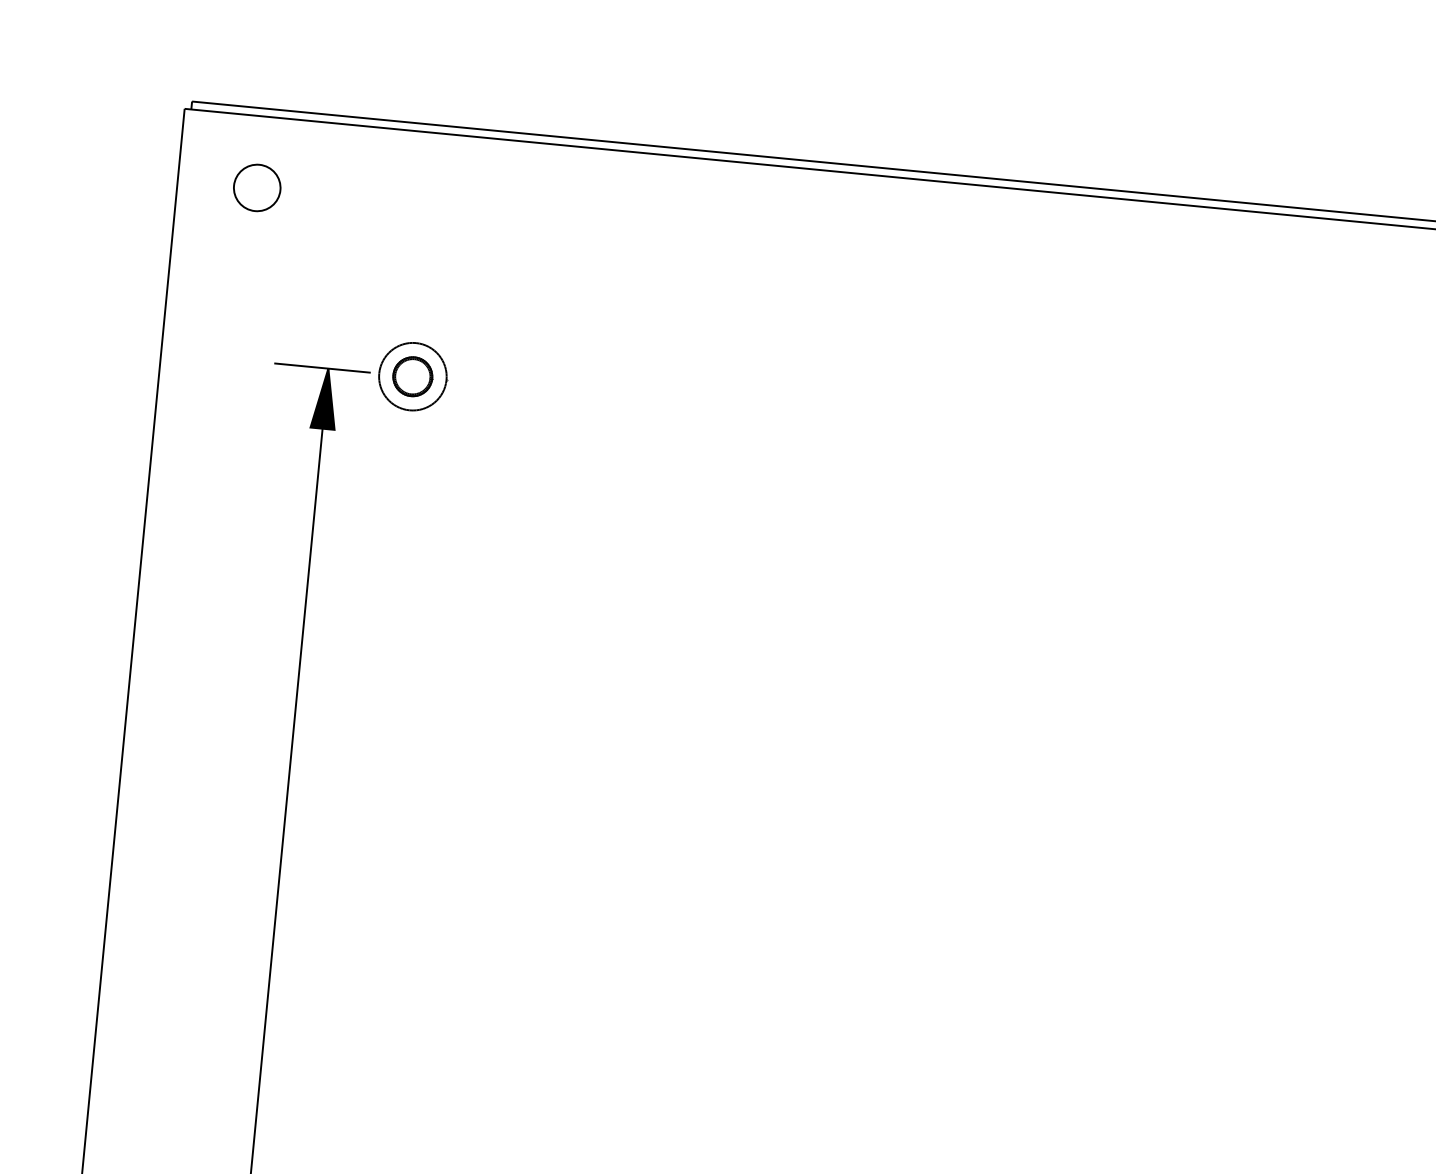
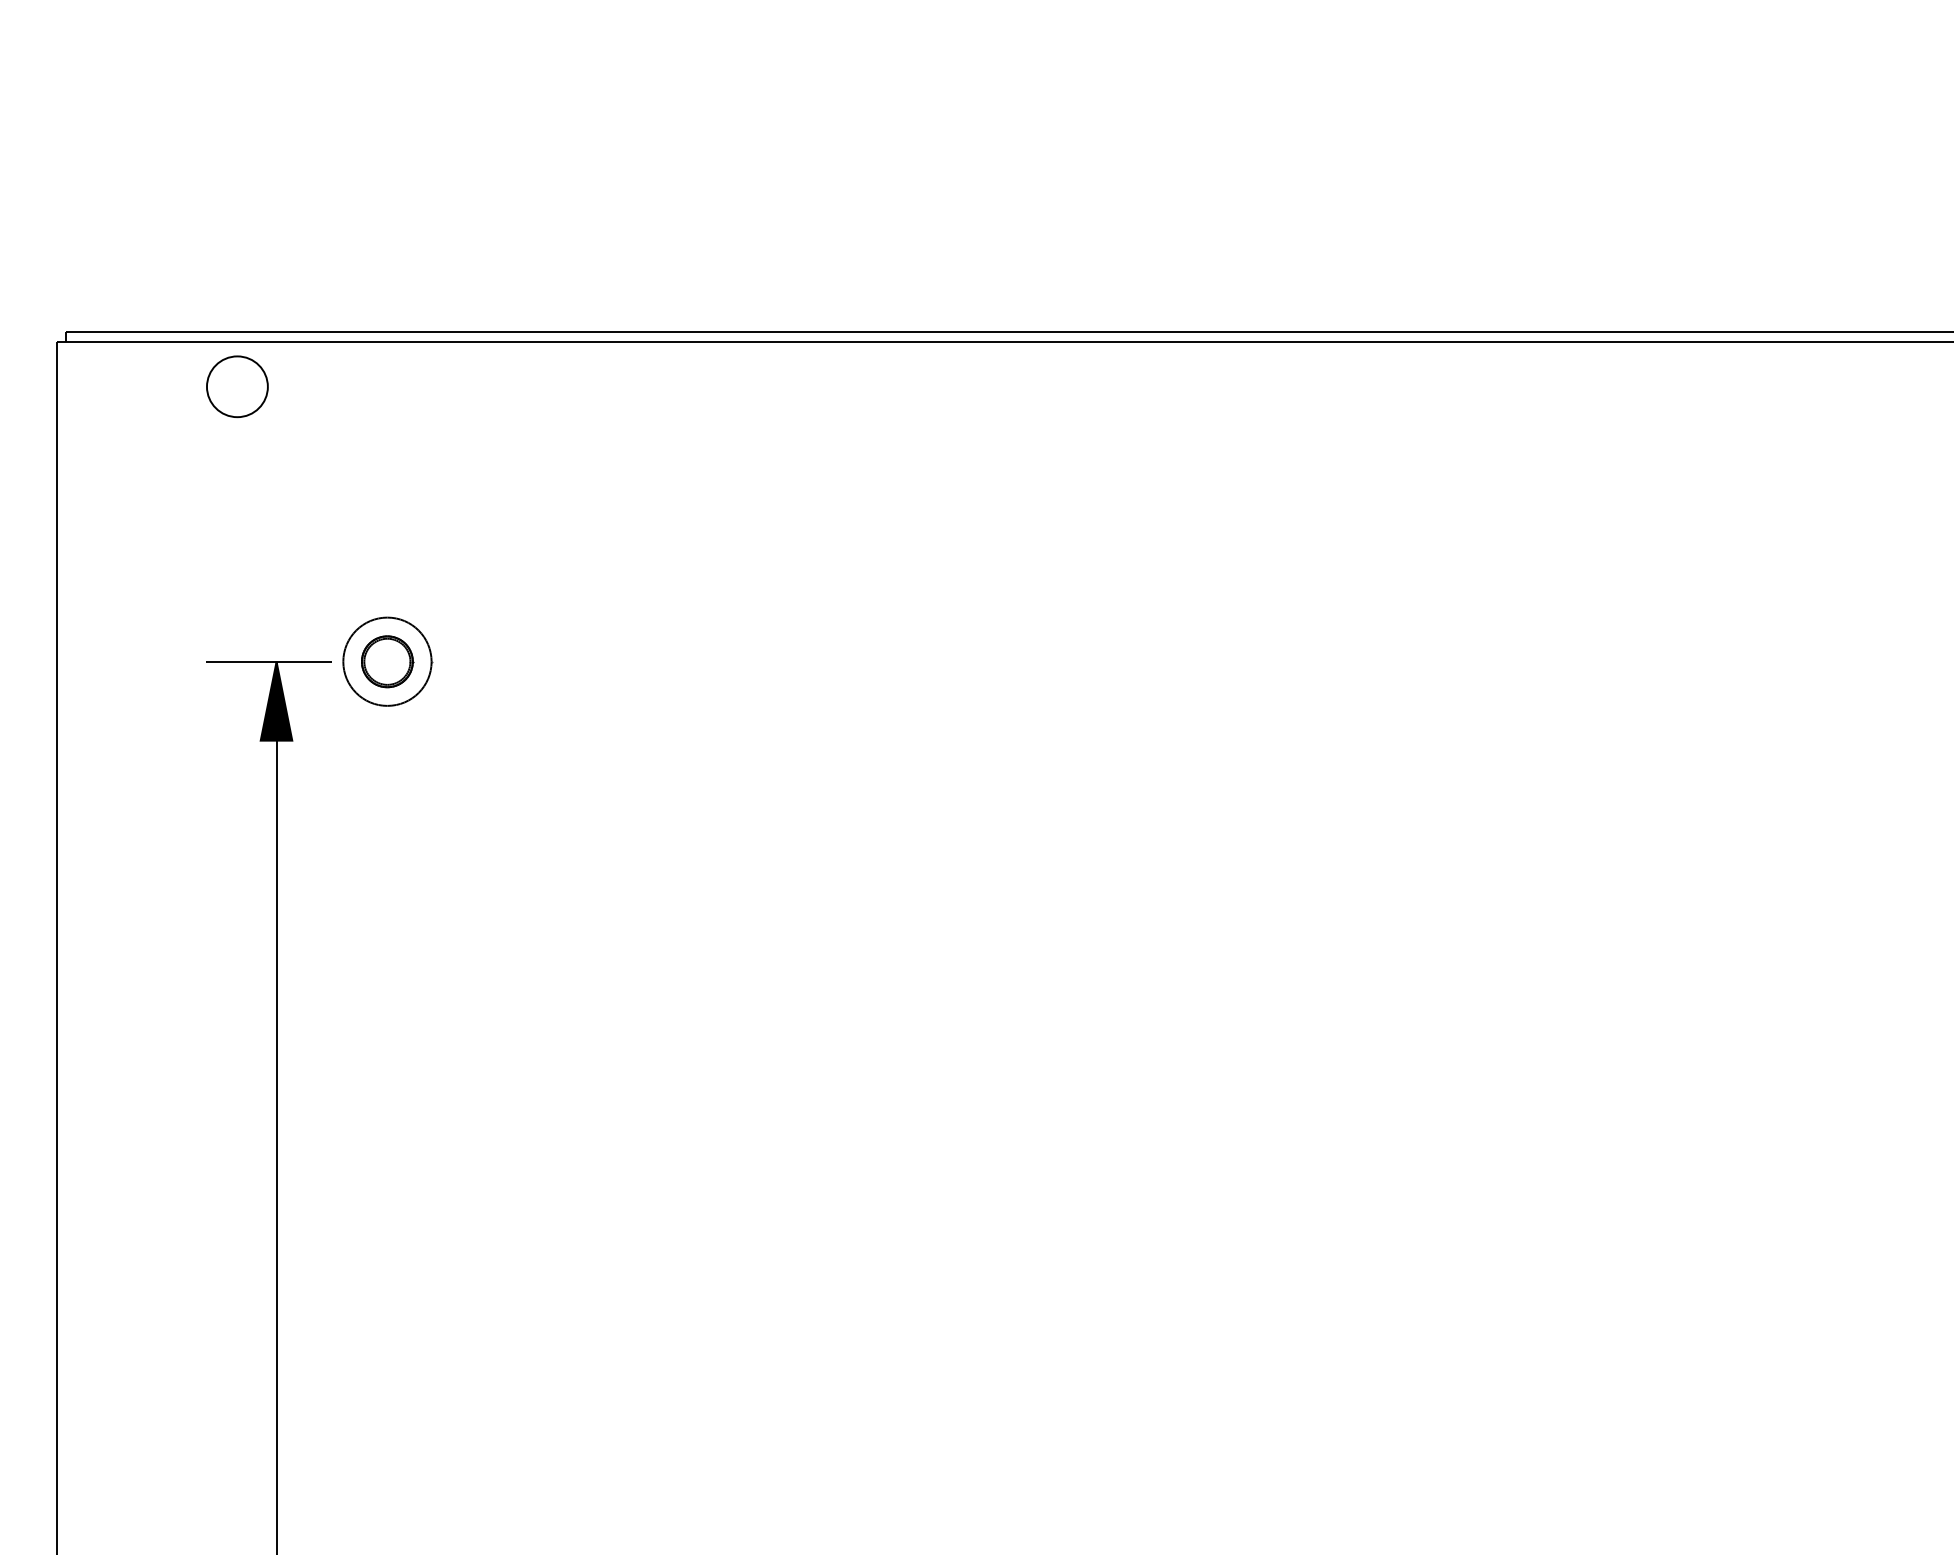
part: (257, 187) -> (237, 386), moved

